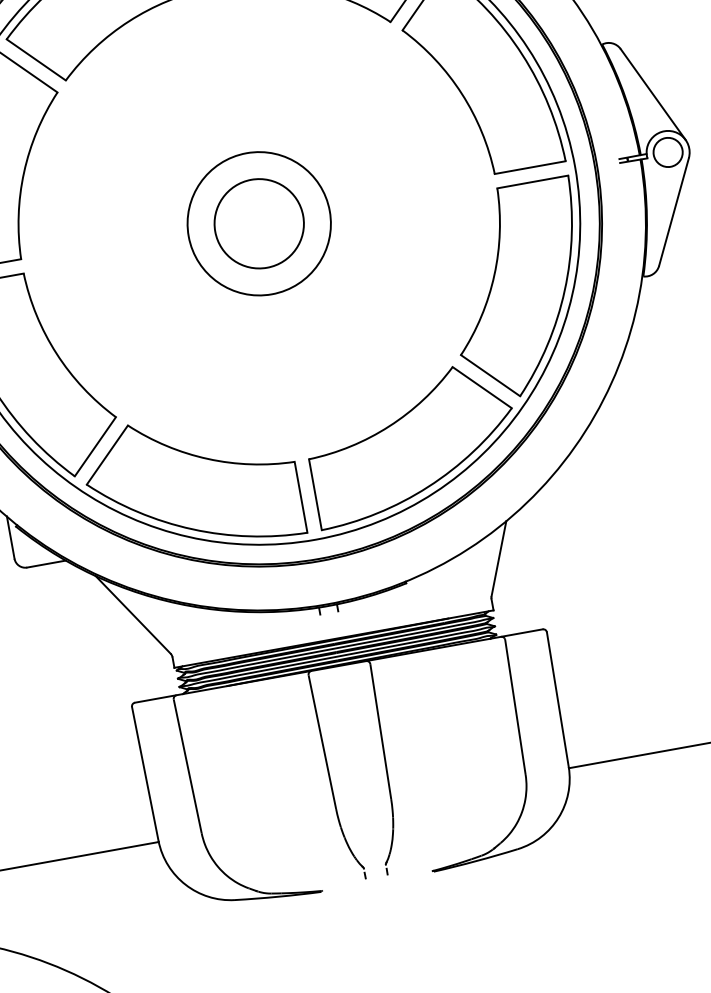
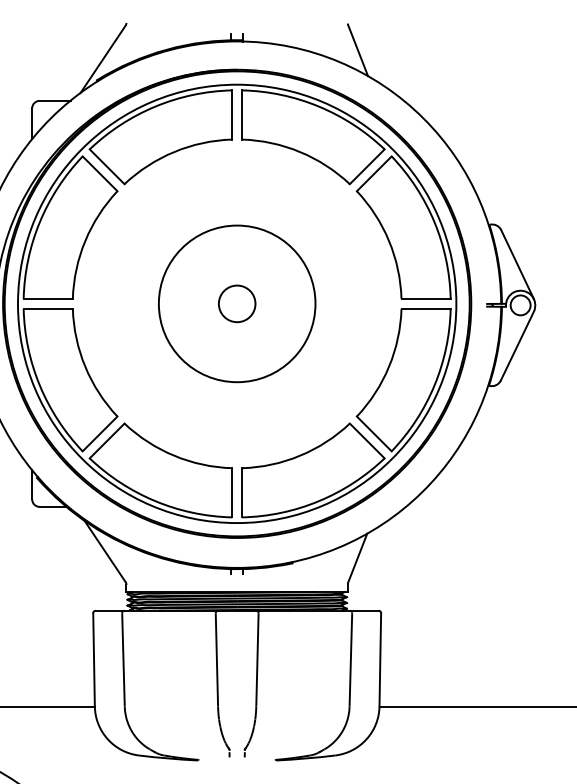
circle: (258, 223) -> (236, 303), size x0.6
circle: (259, 223) -> (237, 303), size x1.6

